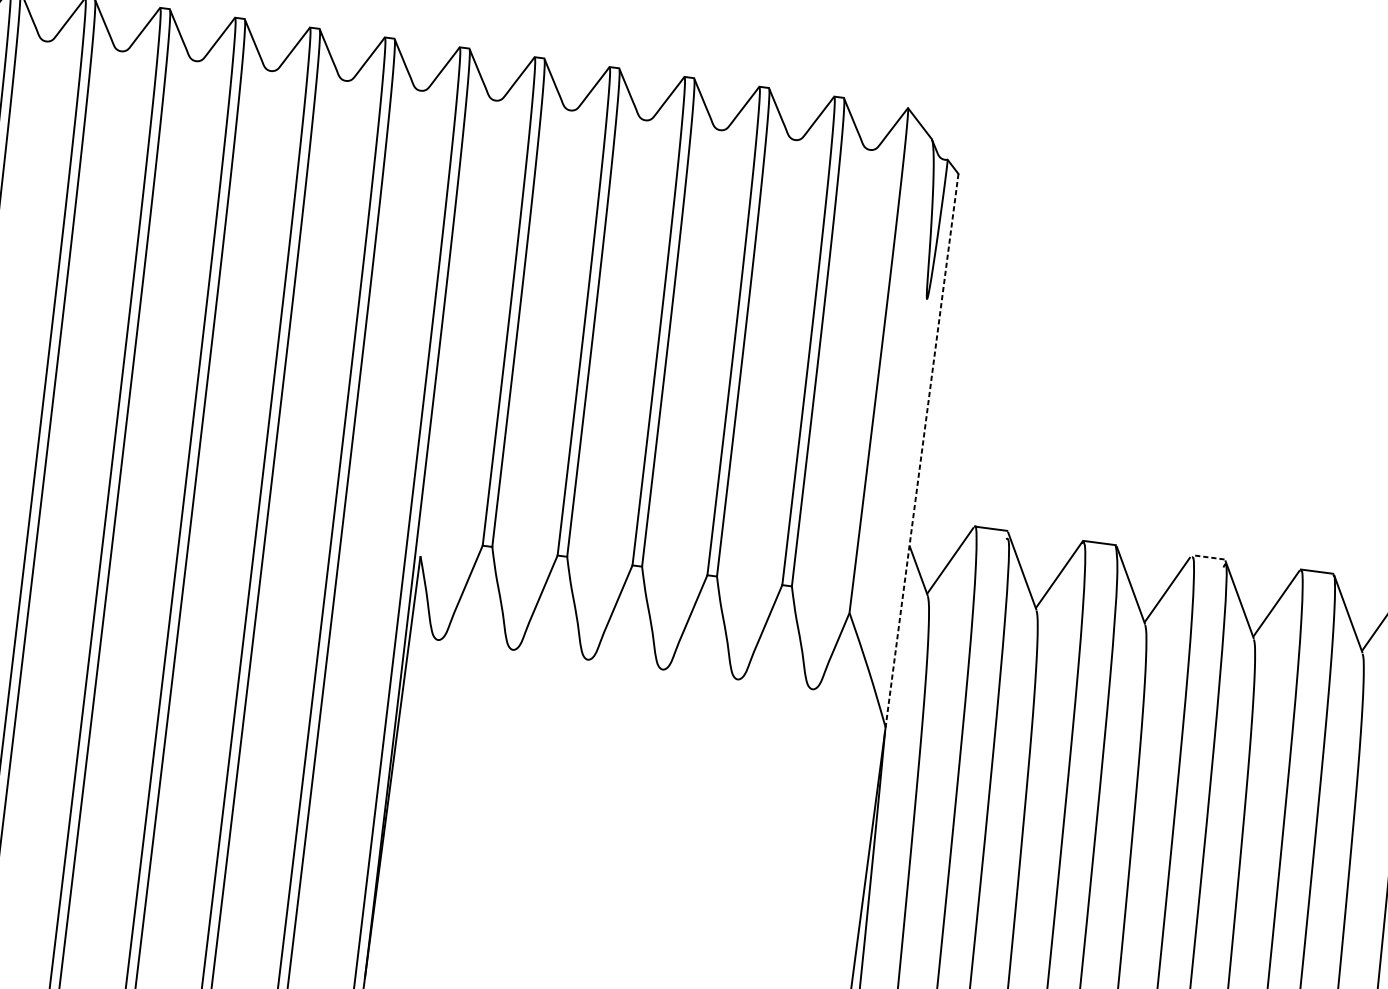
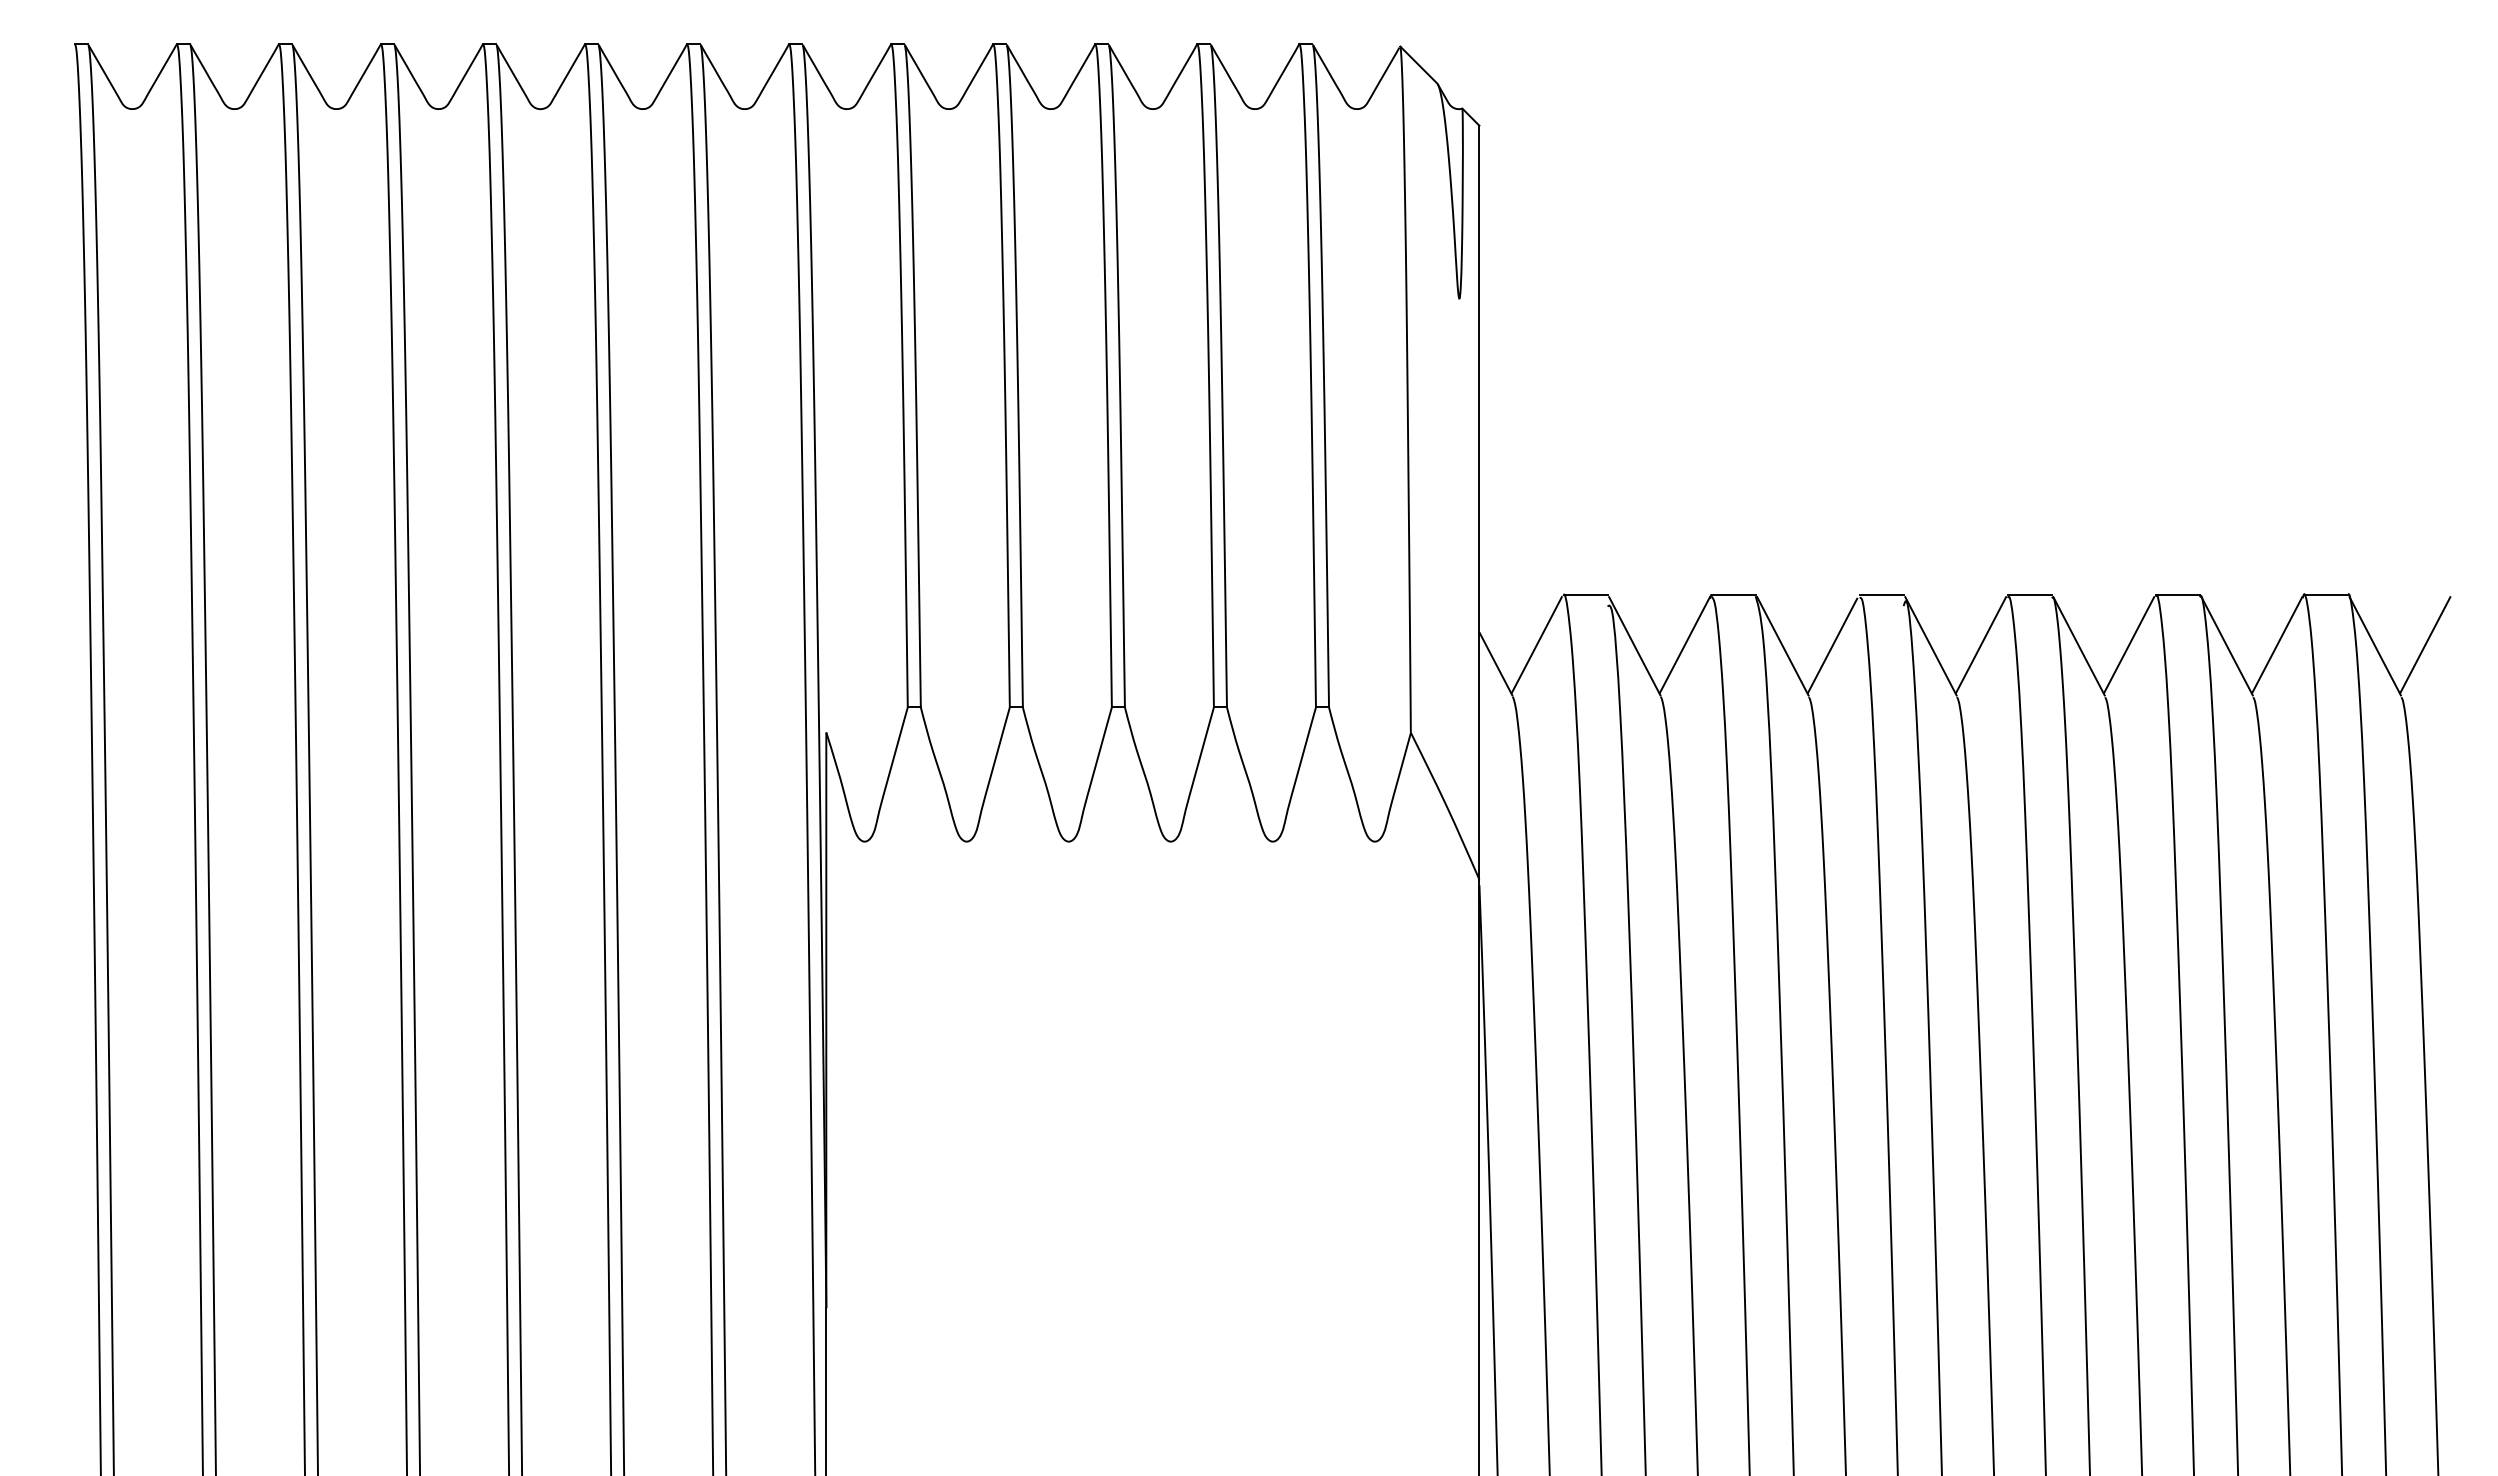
line: (922, 450) -> (1479, 502), dashed -> solid
line: (1208, 557) -> (1881, 595), dashed -> solid

